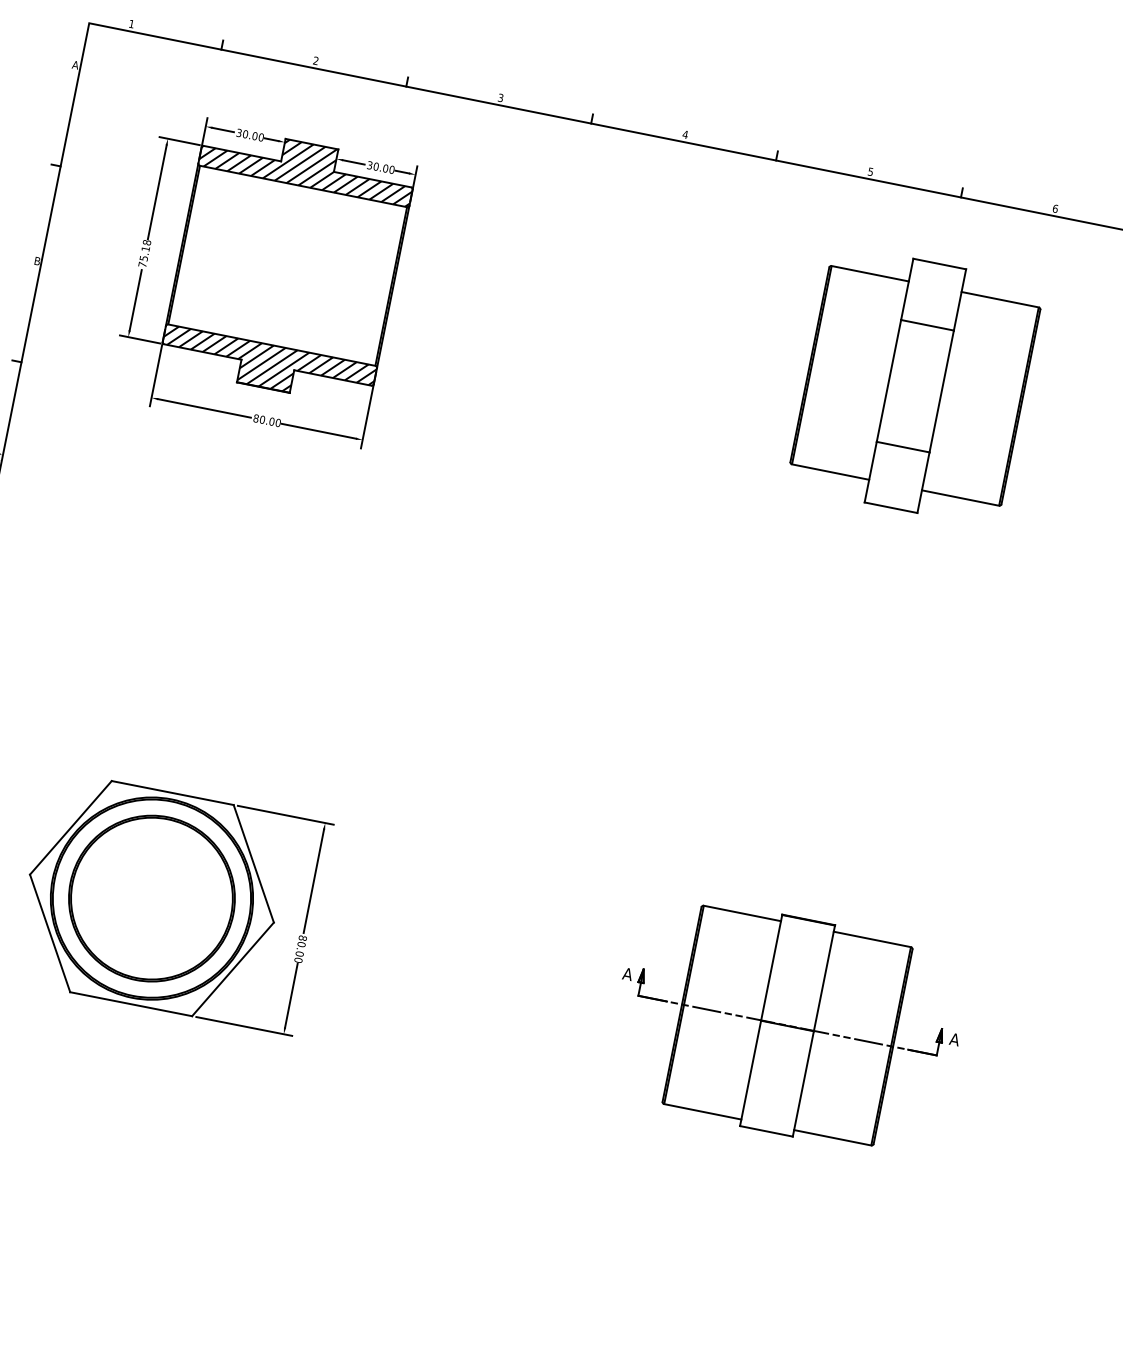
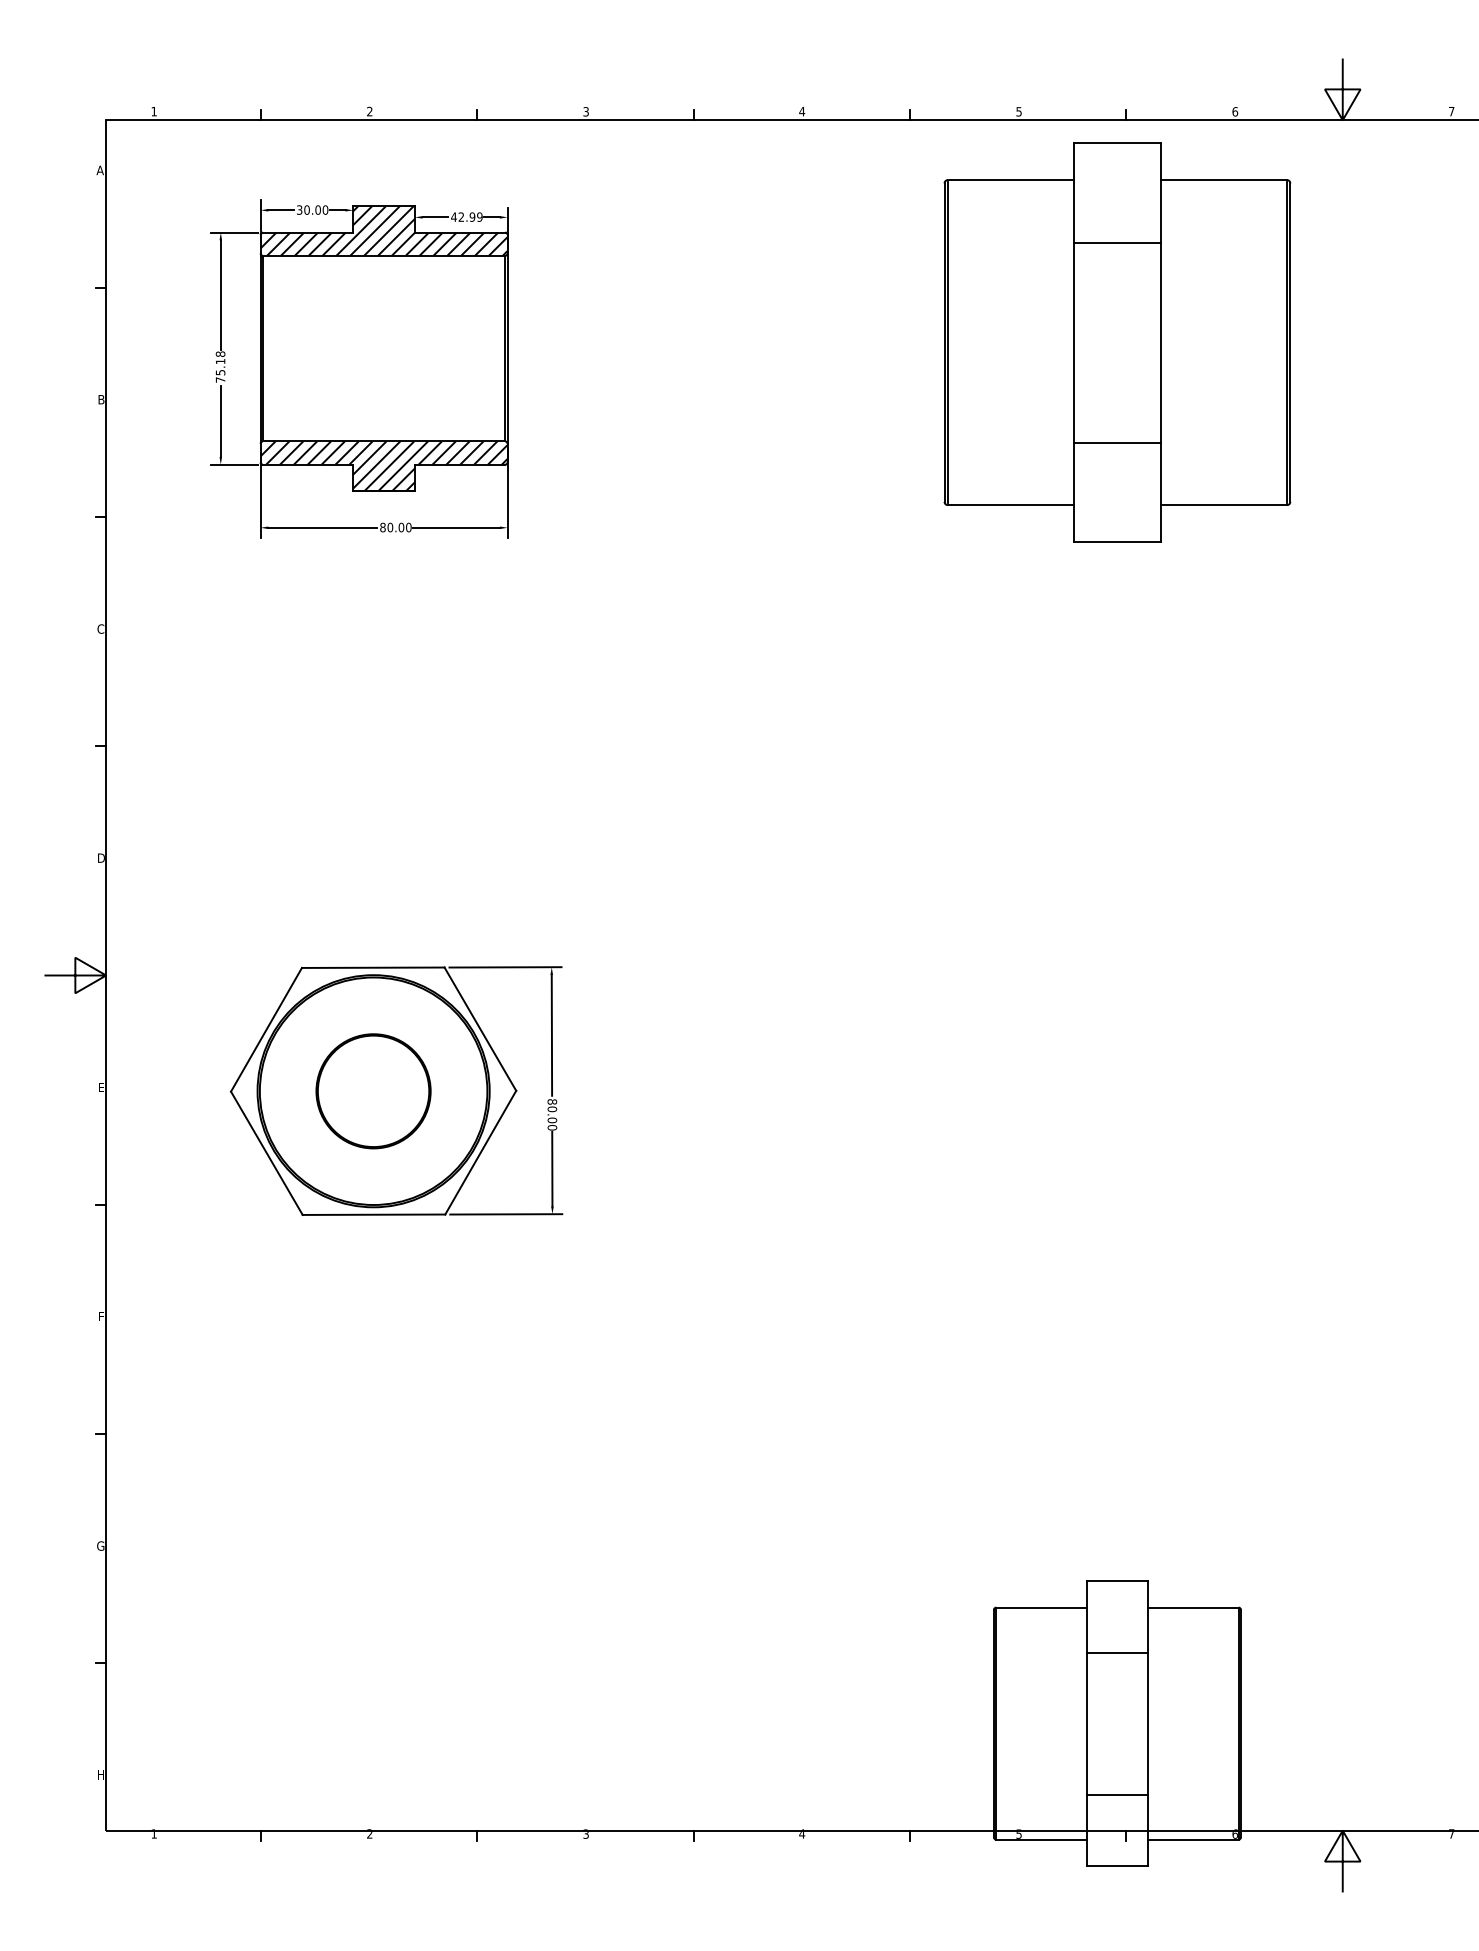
text: (380, 167) -> (466, 216), 30.00 -> 42.99
part: (915, 385) -> (1117, 342), size x1.4
part: (151, 898) -> (373, 1091), size x0.6
part: (787, 1025) -> (1117, 1091), removed

